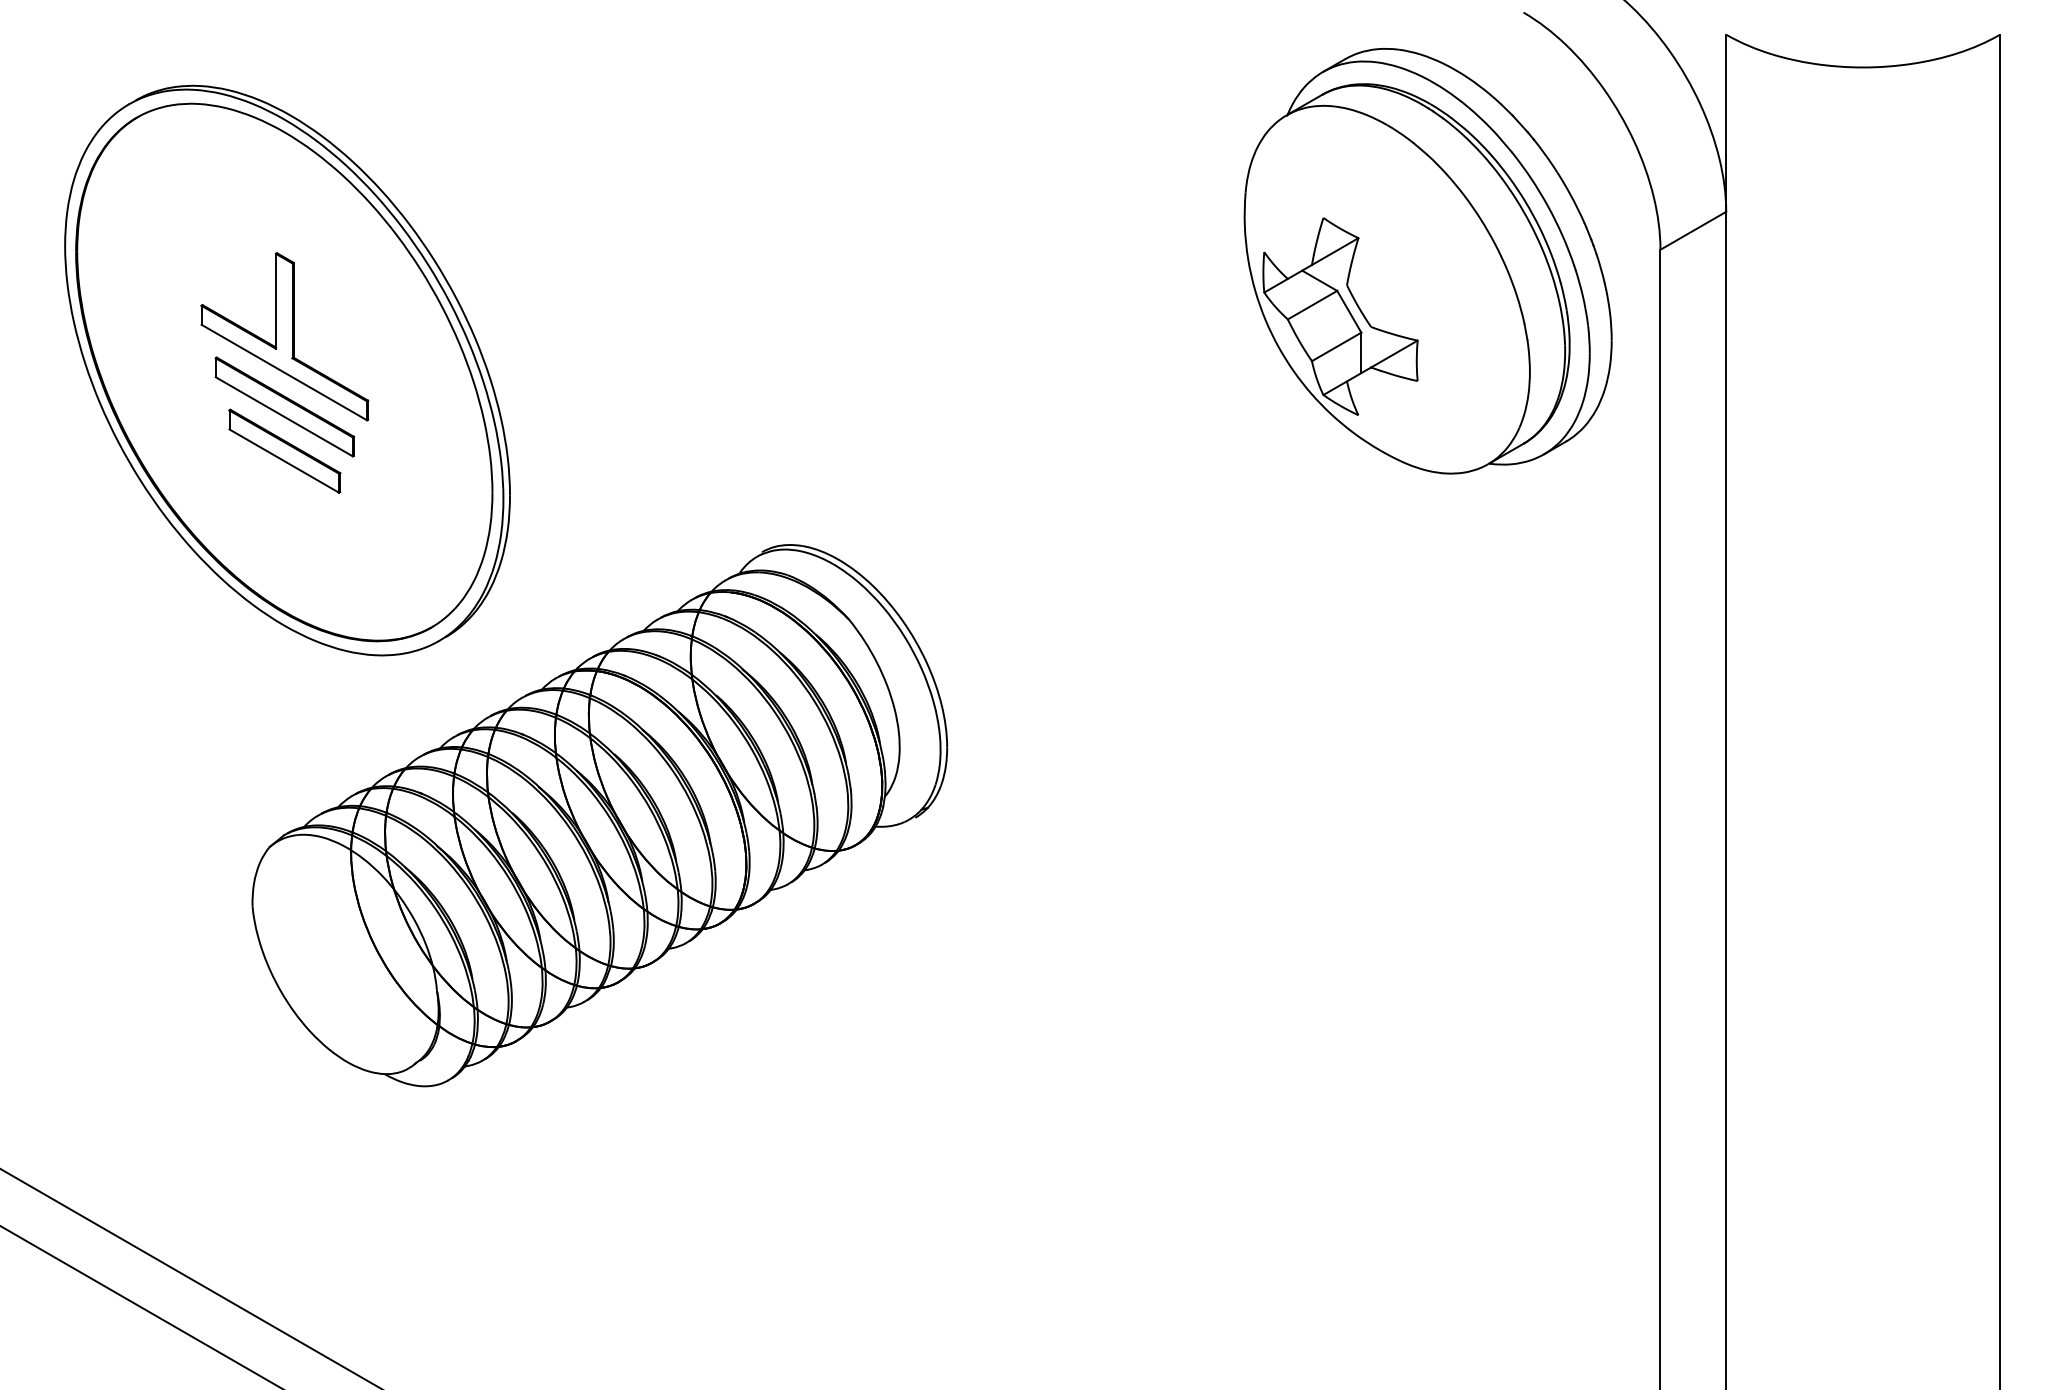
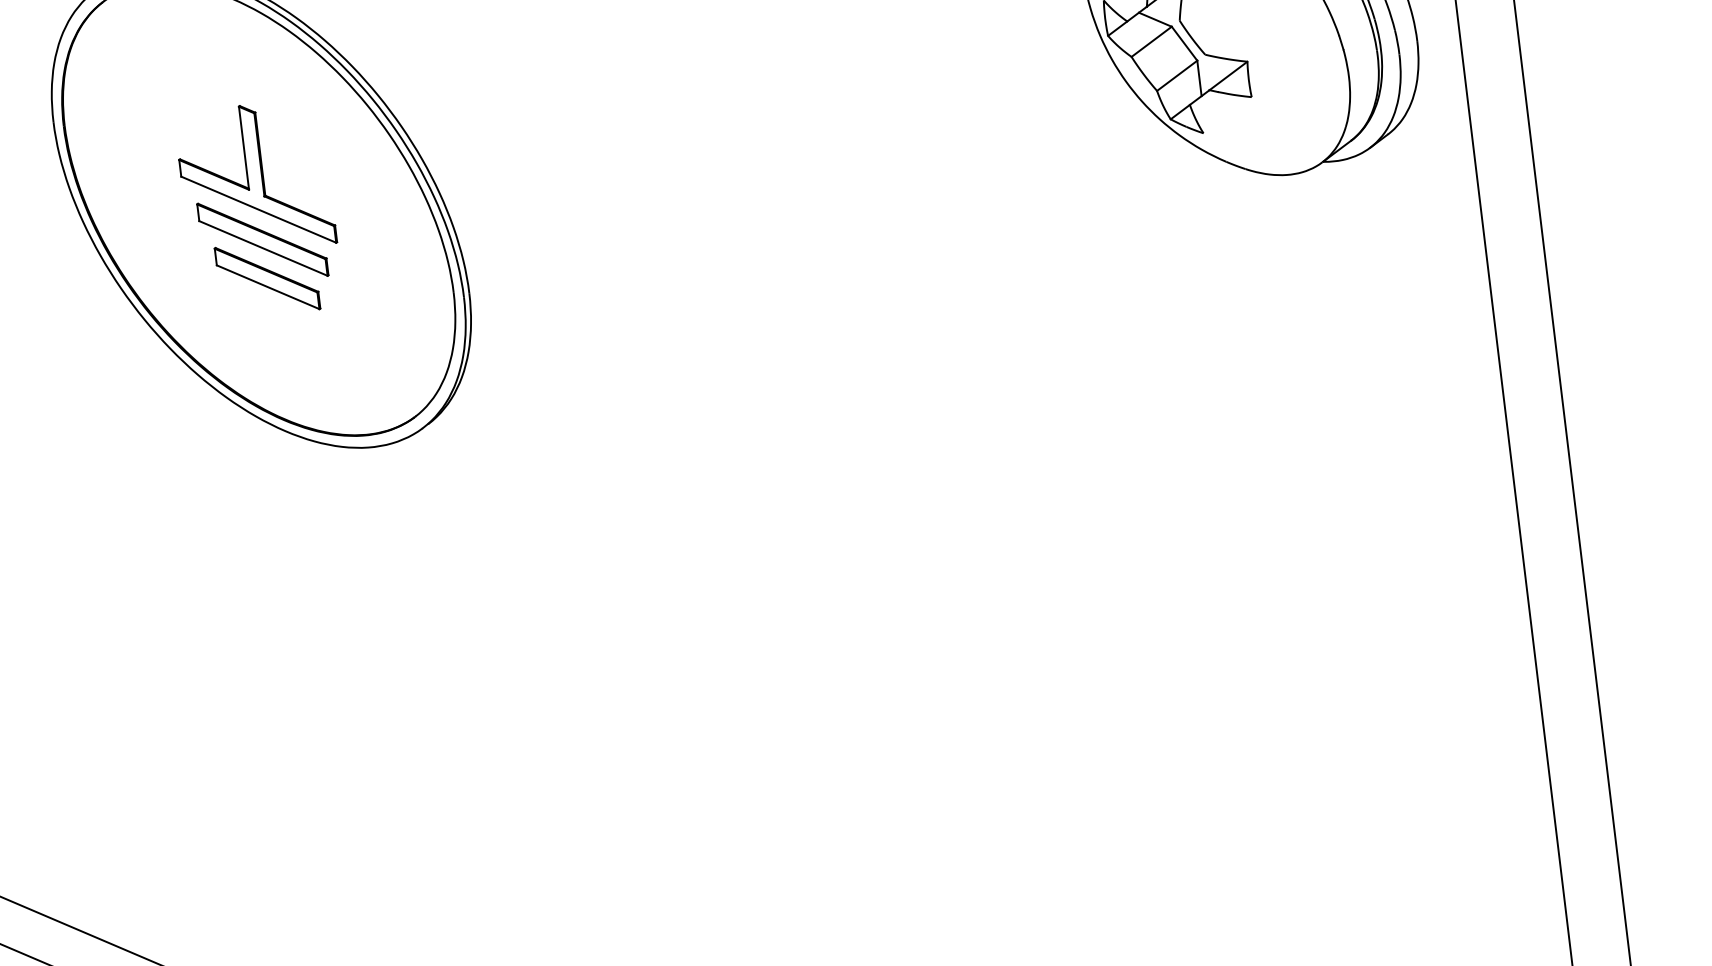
part: (599, 815) -> (581, 564), removed

